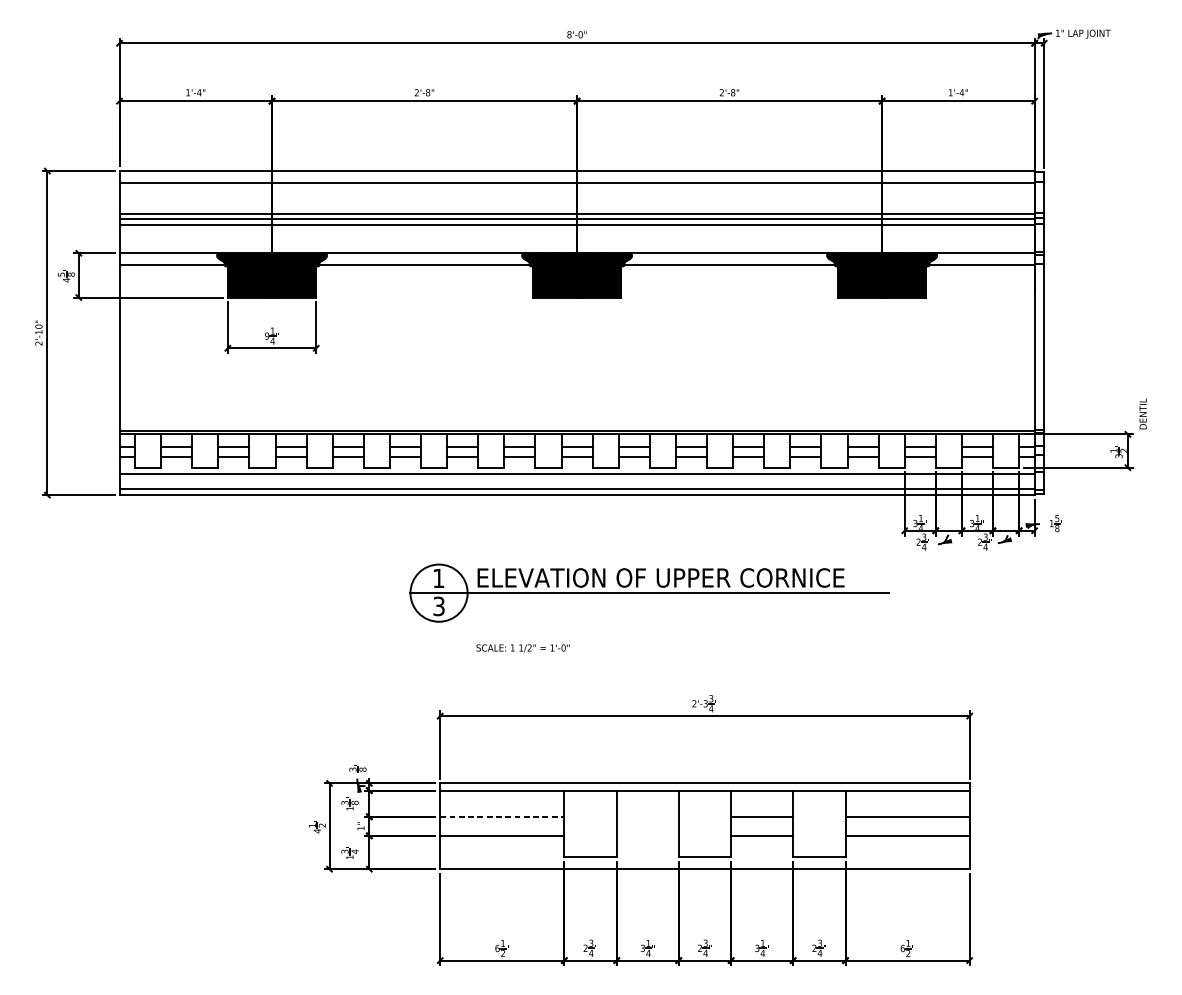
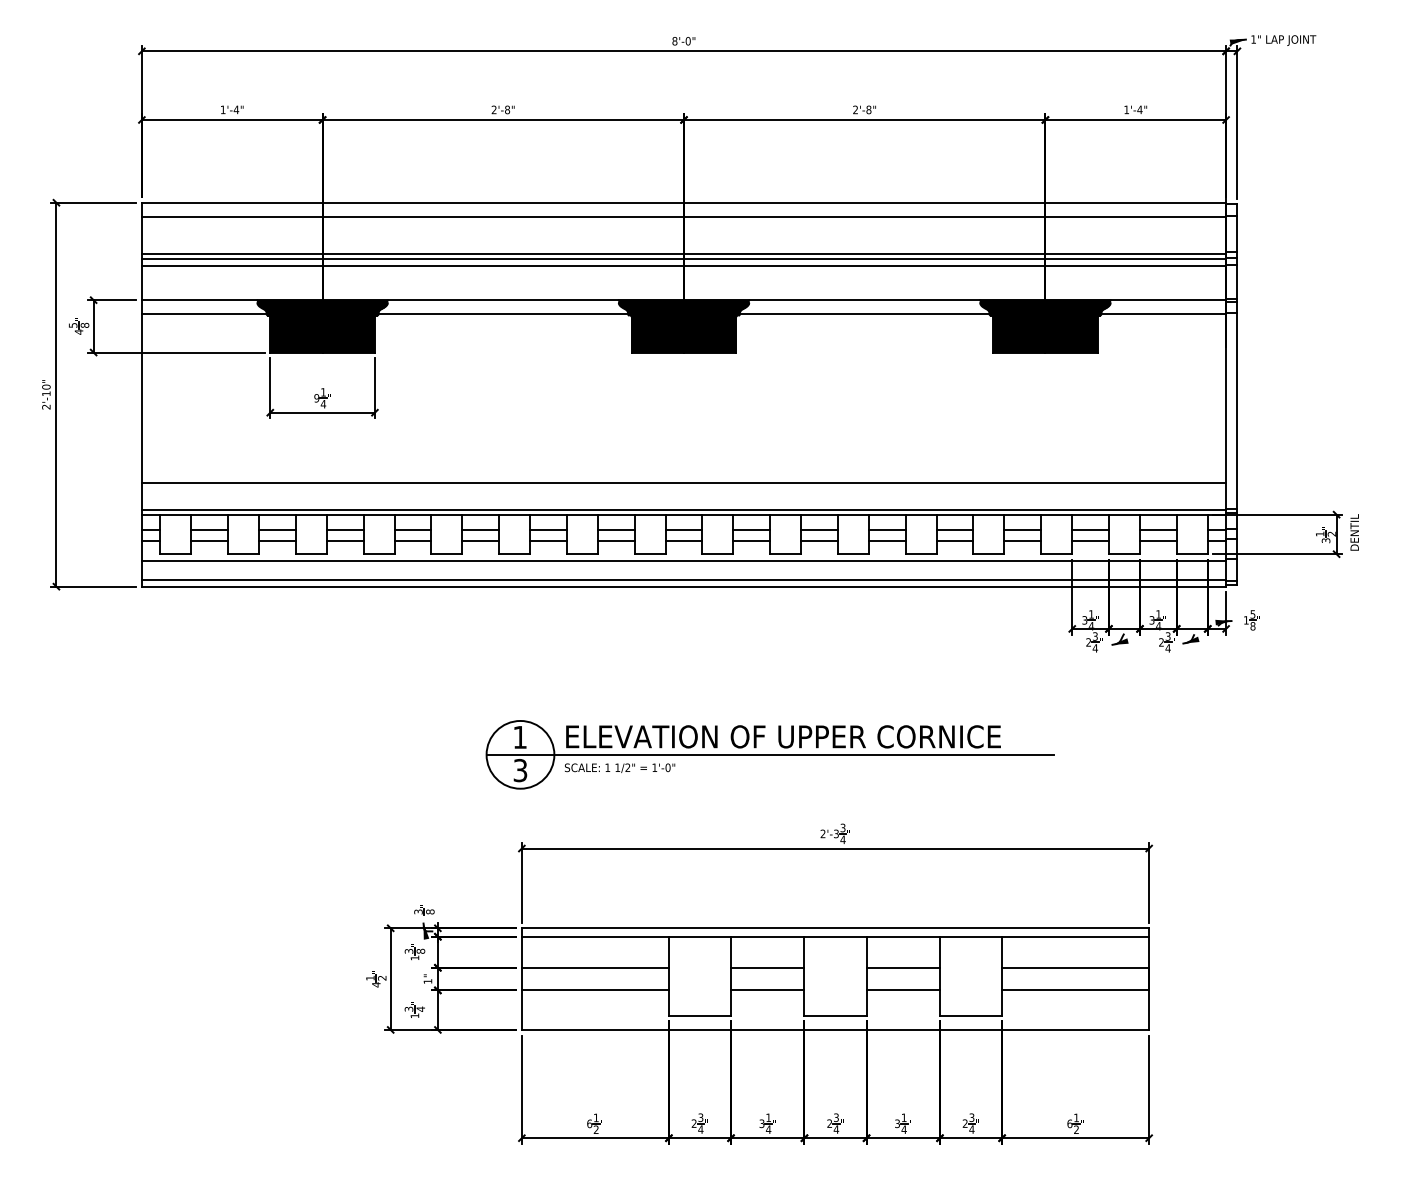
line: (576, 407) -> (683, 482), added
text: (1142, 413) -> (1354, 532), moved
part: (649, 592) -> (769, 754), moved
line: (502, 816) -> (595, 967), dashed -> solid
line: (647, 816) -> (767, 967), added
line: (647, 835) -> (767, 990), added

